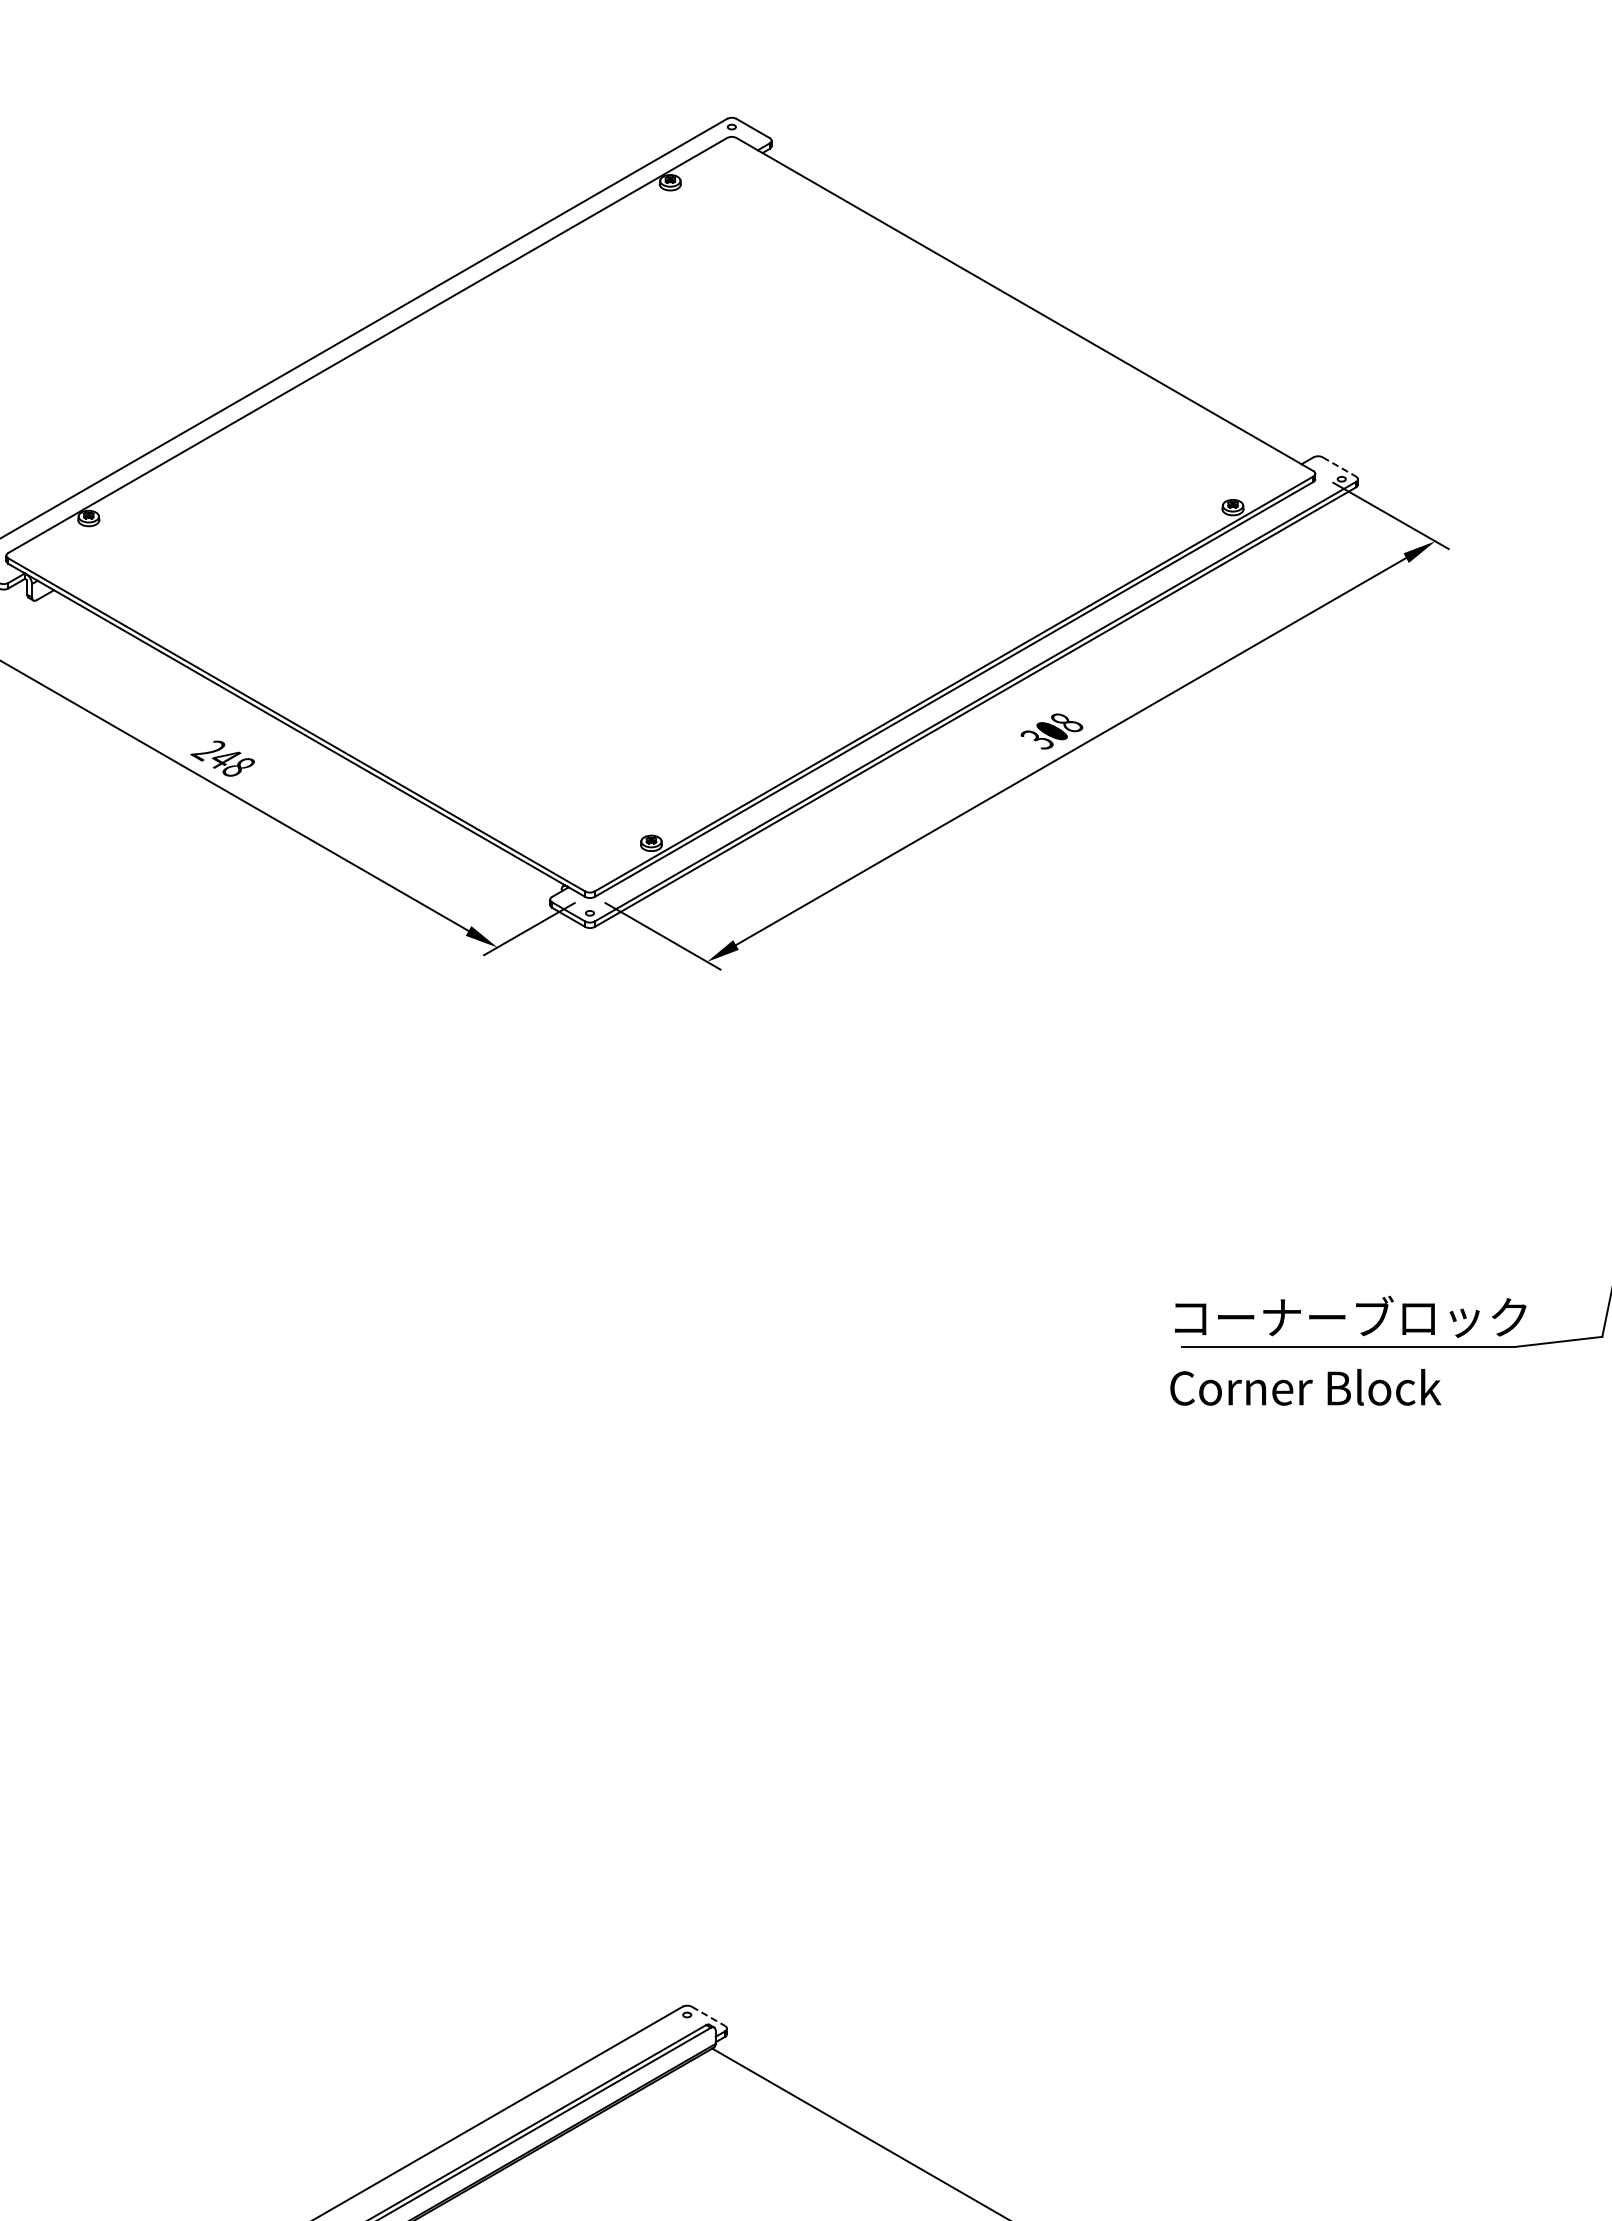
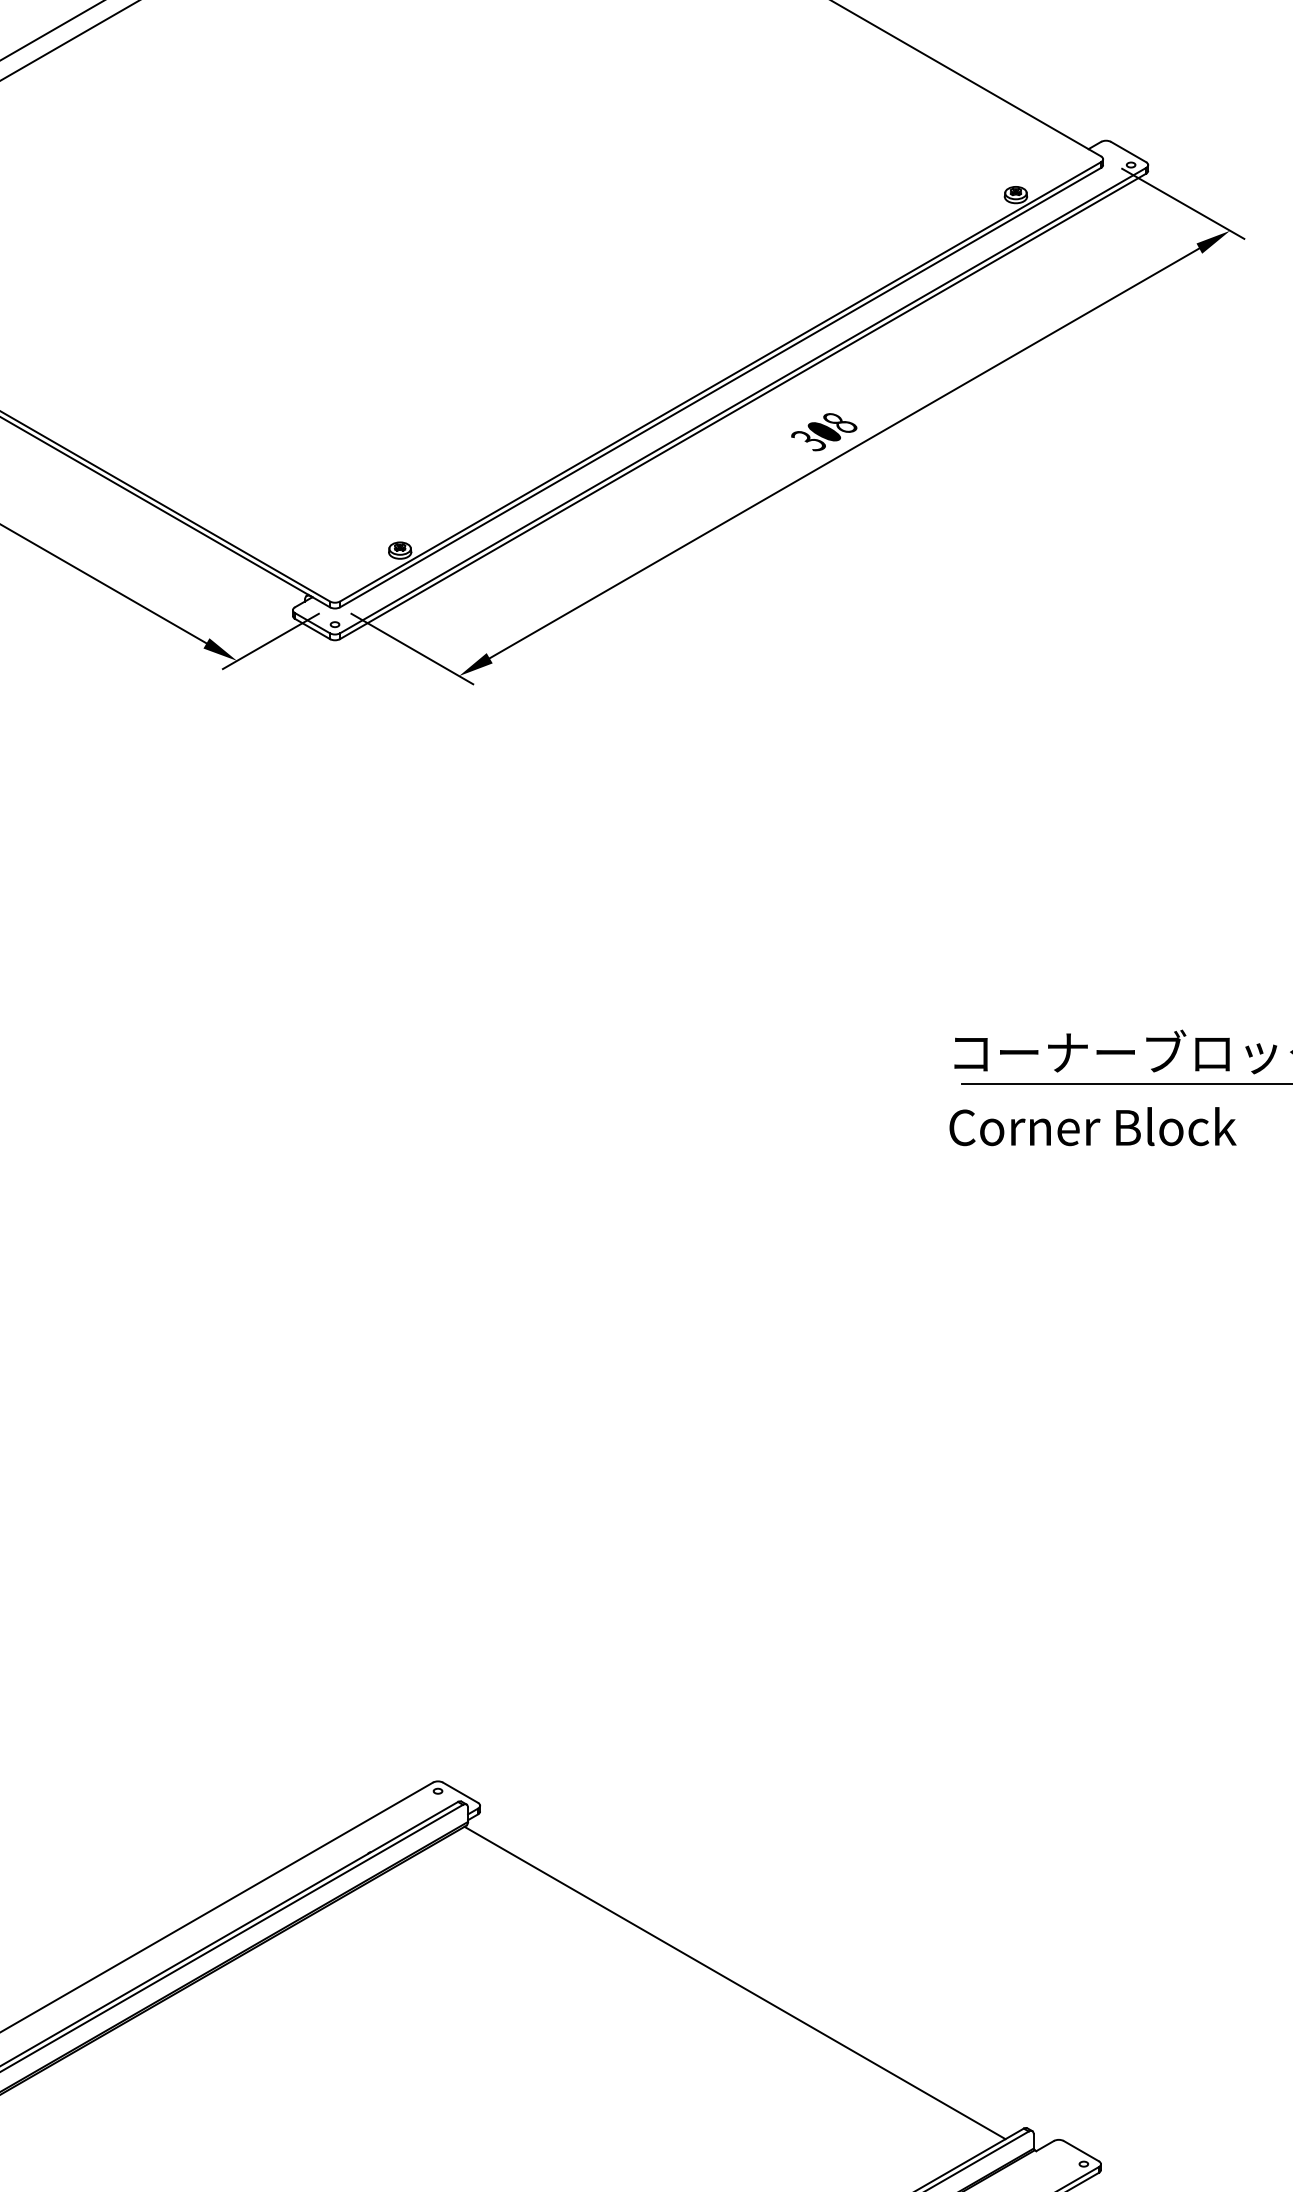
line: (1339, 467) -> (1128, 152), dashed -> solid
line: (708, 2016) -> (460, 1792), dashed -> solid

